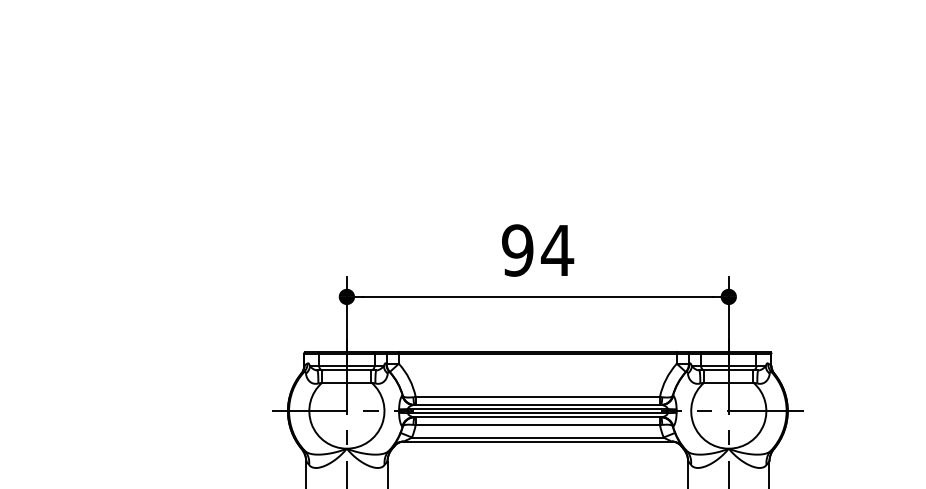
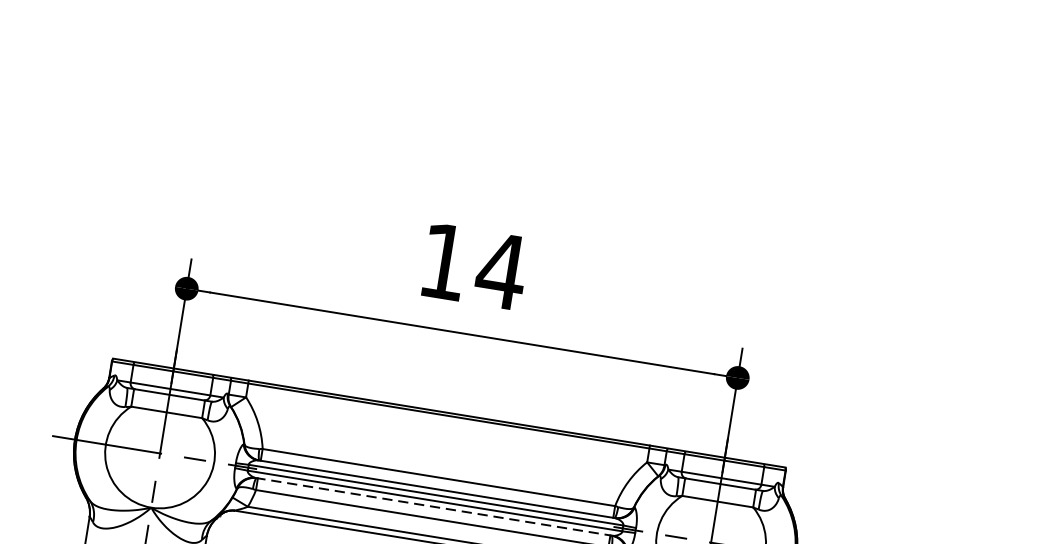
text: (517, 250) -> (443, 261), 94 -> 14
line: (537, 417) -> (433, 507), solid -> dashed

